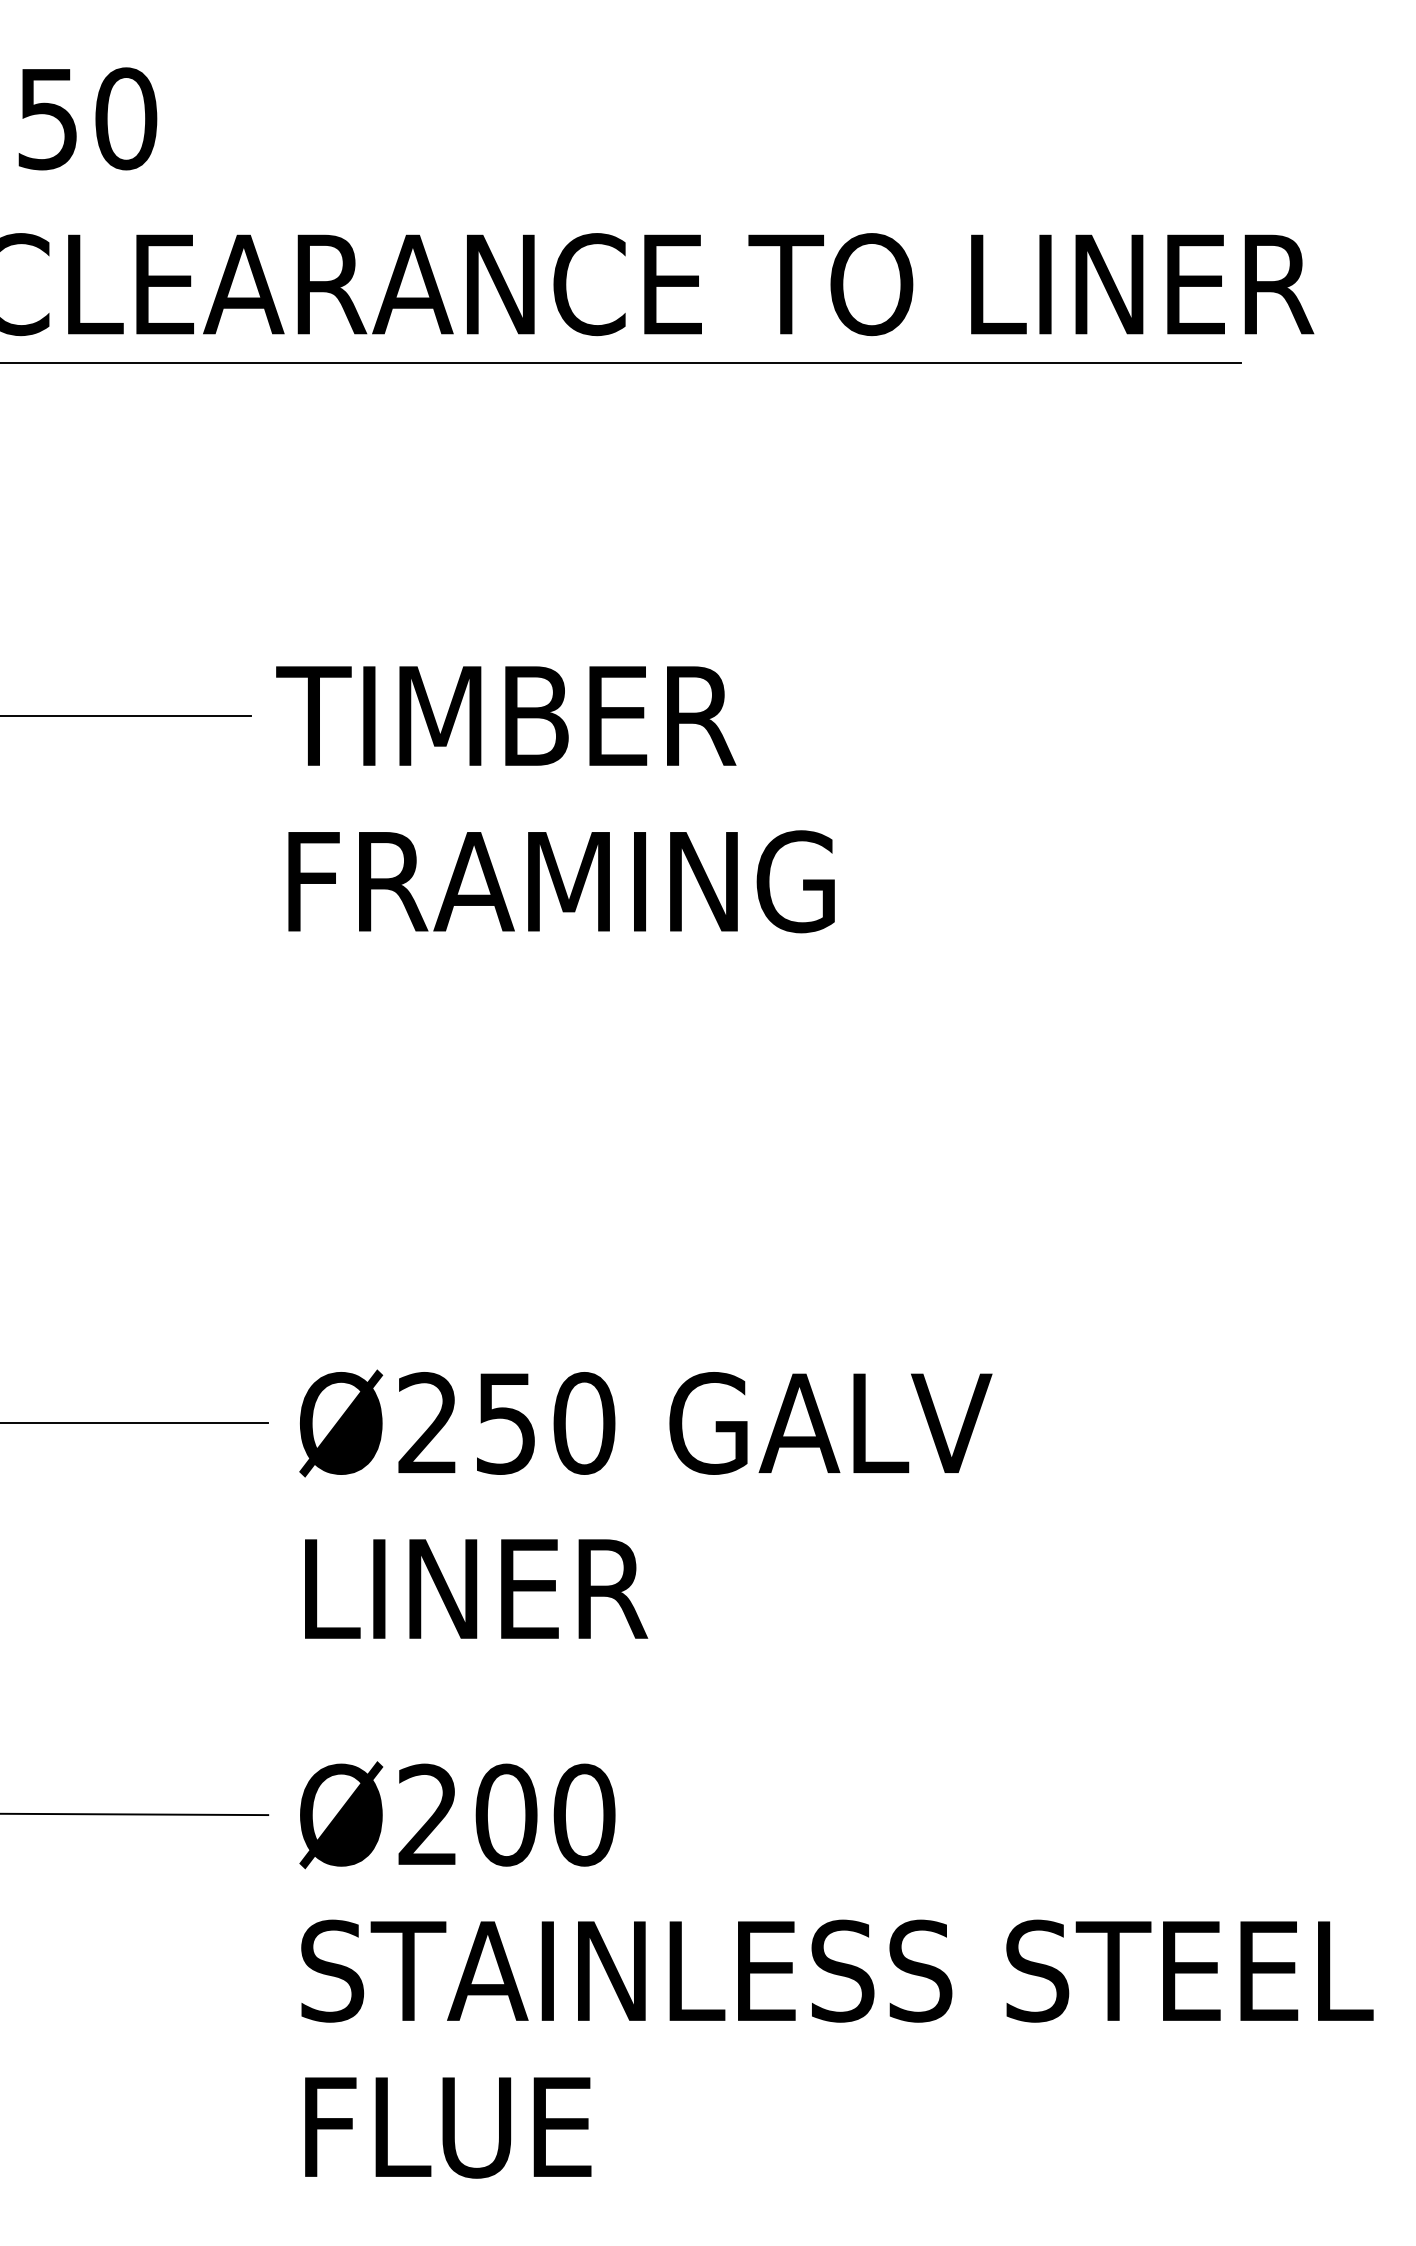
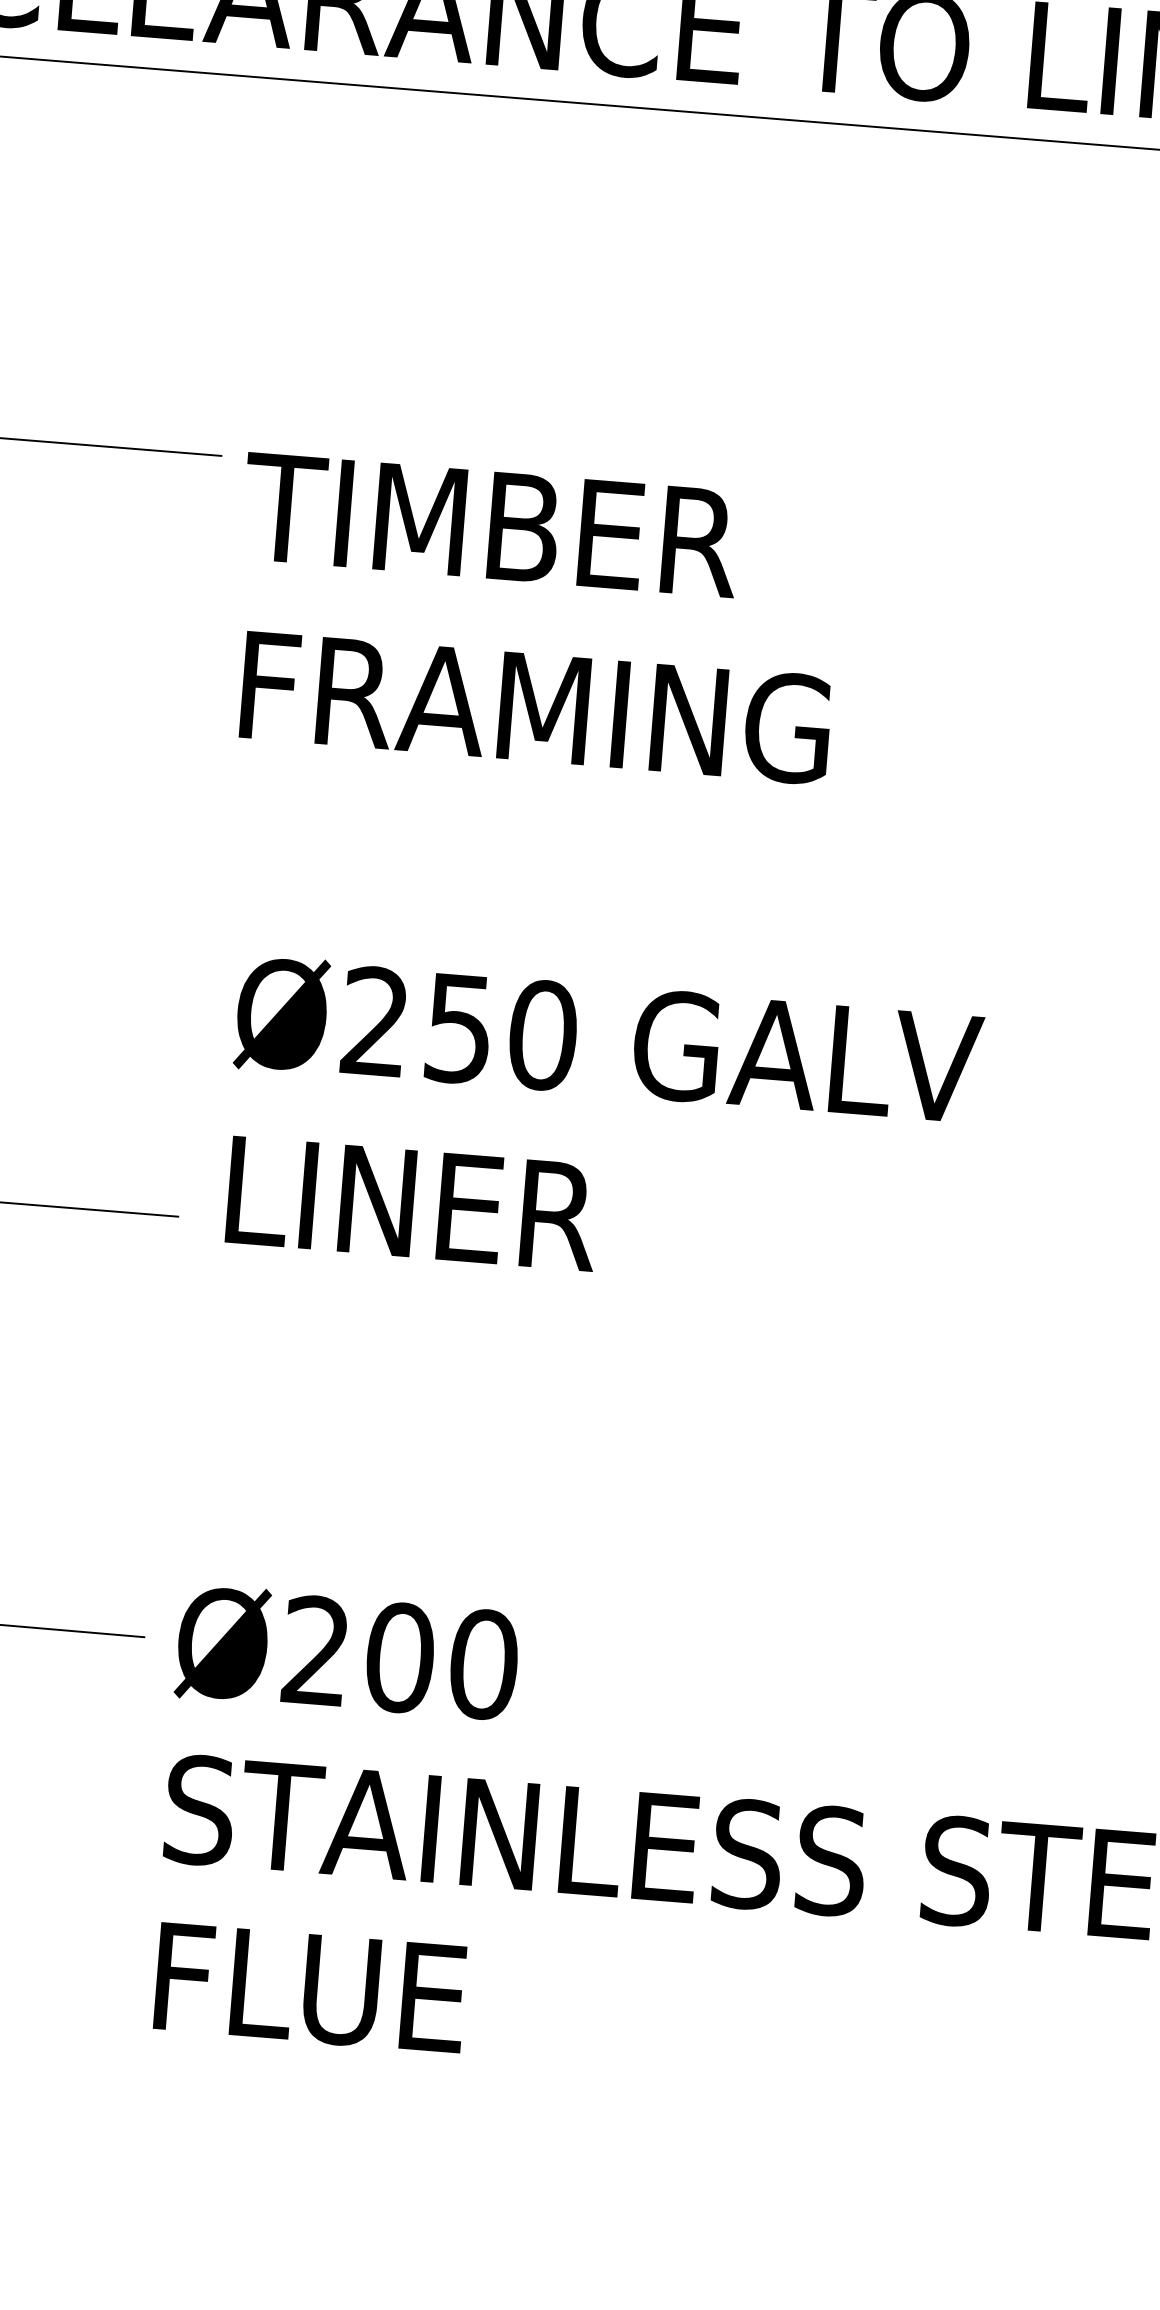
text: (555, 799) -> (536, 618), moved
text: (645, 1503) -> (601, 1126), moved

